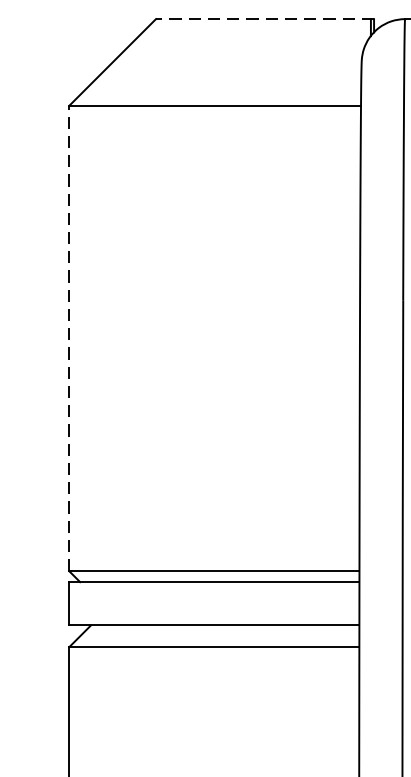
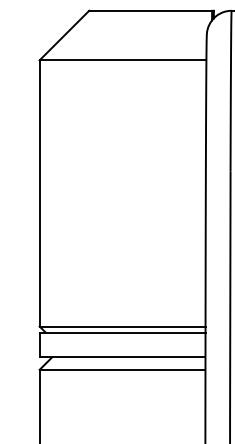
line: (264, 18) -> (151, 10), dashed -> solid
line: (69, 336) -> (39, 192), dashed -> solid

